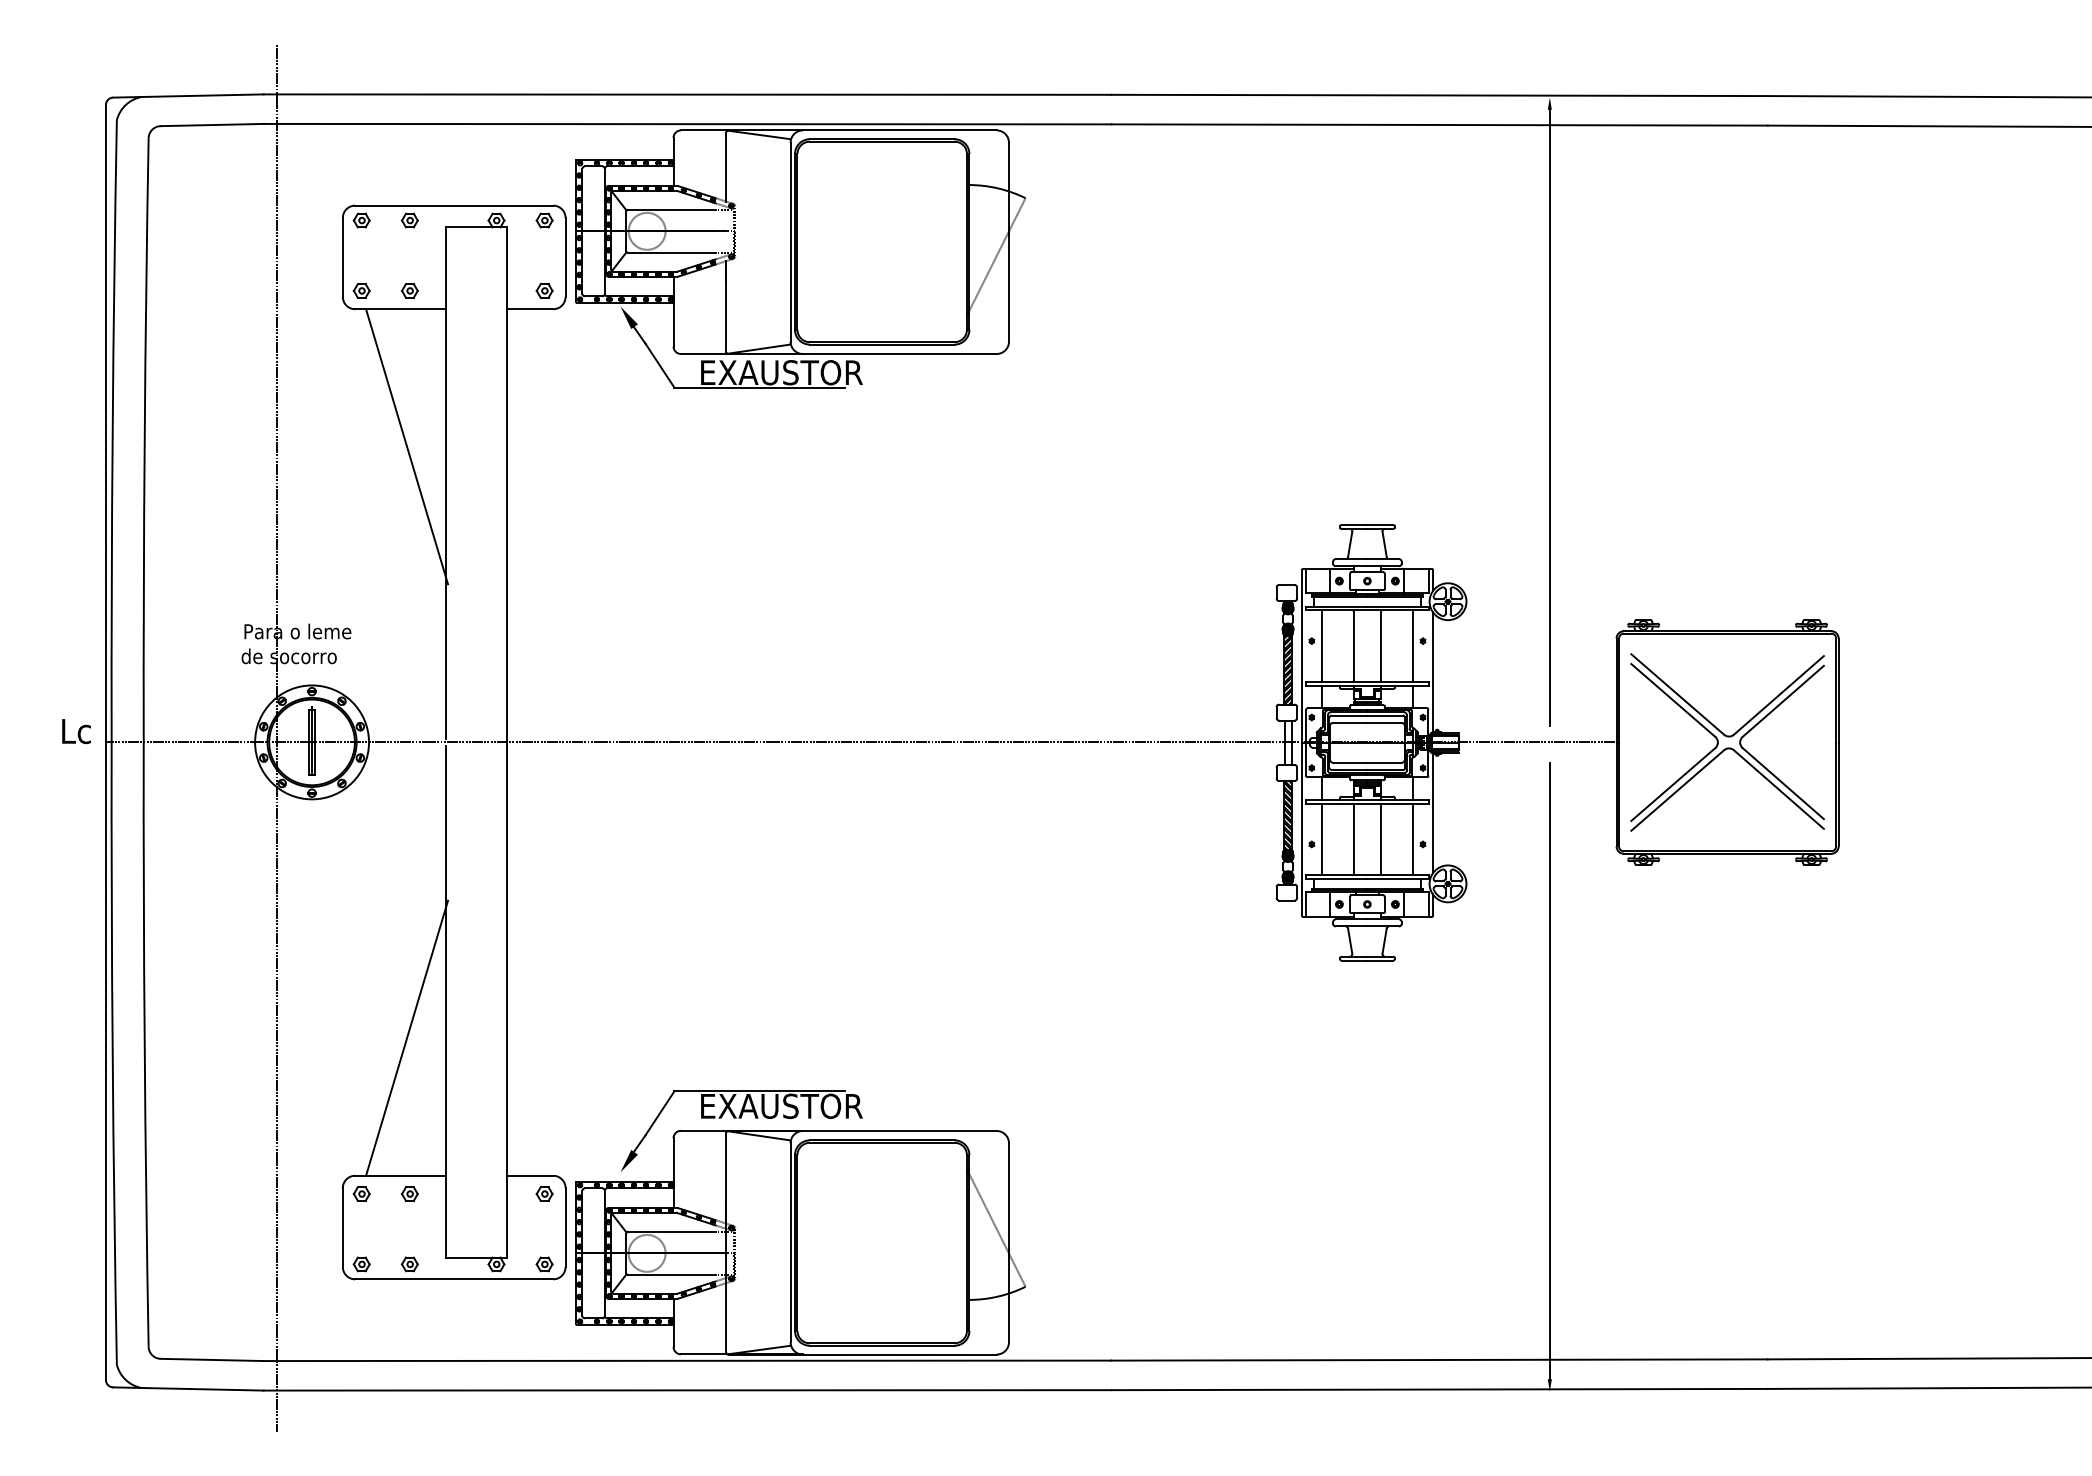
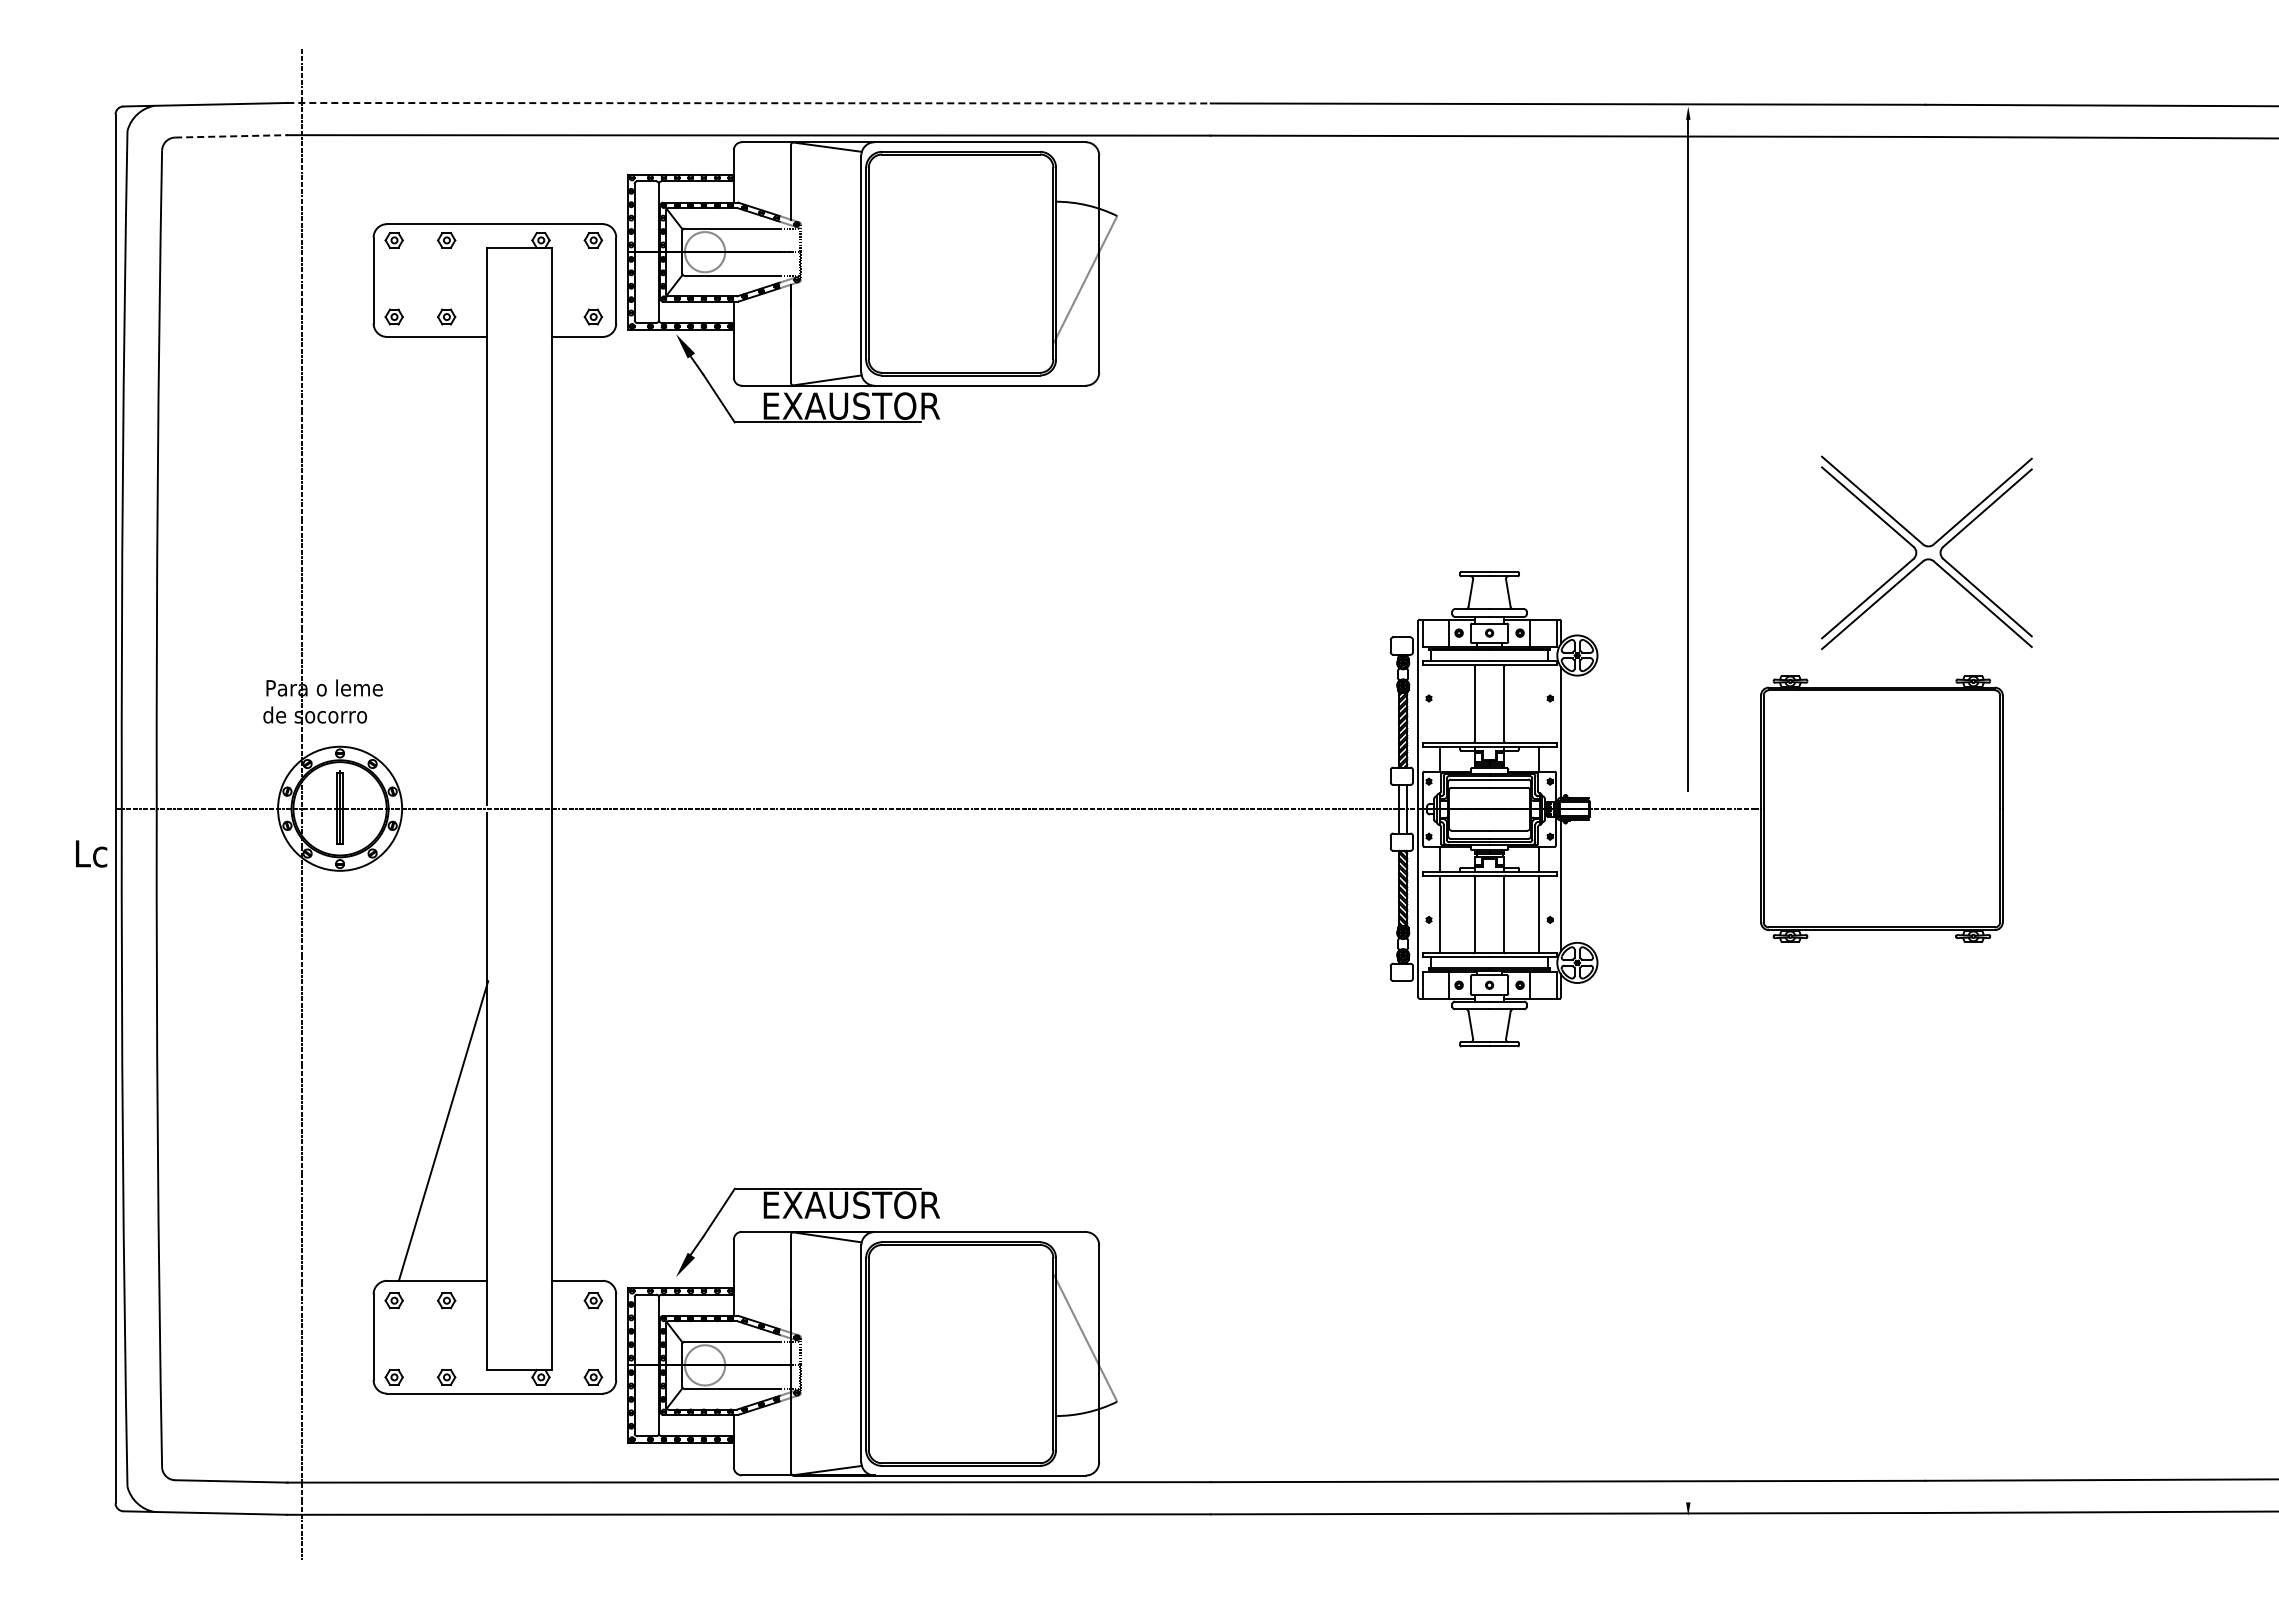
line: (687, 94) -> (749, 103), solid -> dashed
line: (213, 125) -> (232, 136), solid -> dashed
line: (407, 446) -> (443, 486), removed
line: (1321, 645) -> (1439, 703), removed
line: (1413, 645) -> (1539, 703), removed
text: (76, 731) -> (91, 853), moved
part: (1727, 742) -> (1926, 552), moved
line: (1550, 1070) -> (1688, 1166), removed

